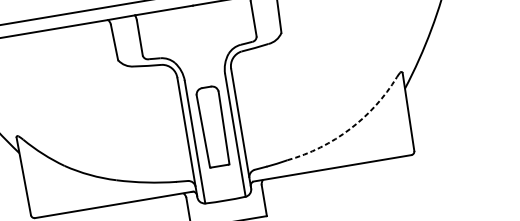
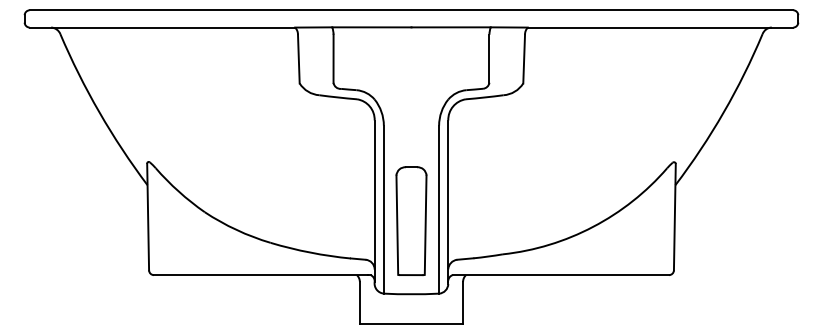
part: (213, 126) -> (411, 221), moved
arc: (350, 128) -> (593, 226), dashed -> solid

